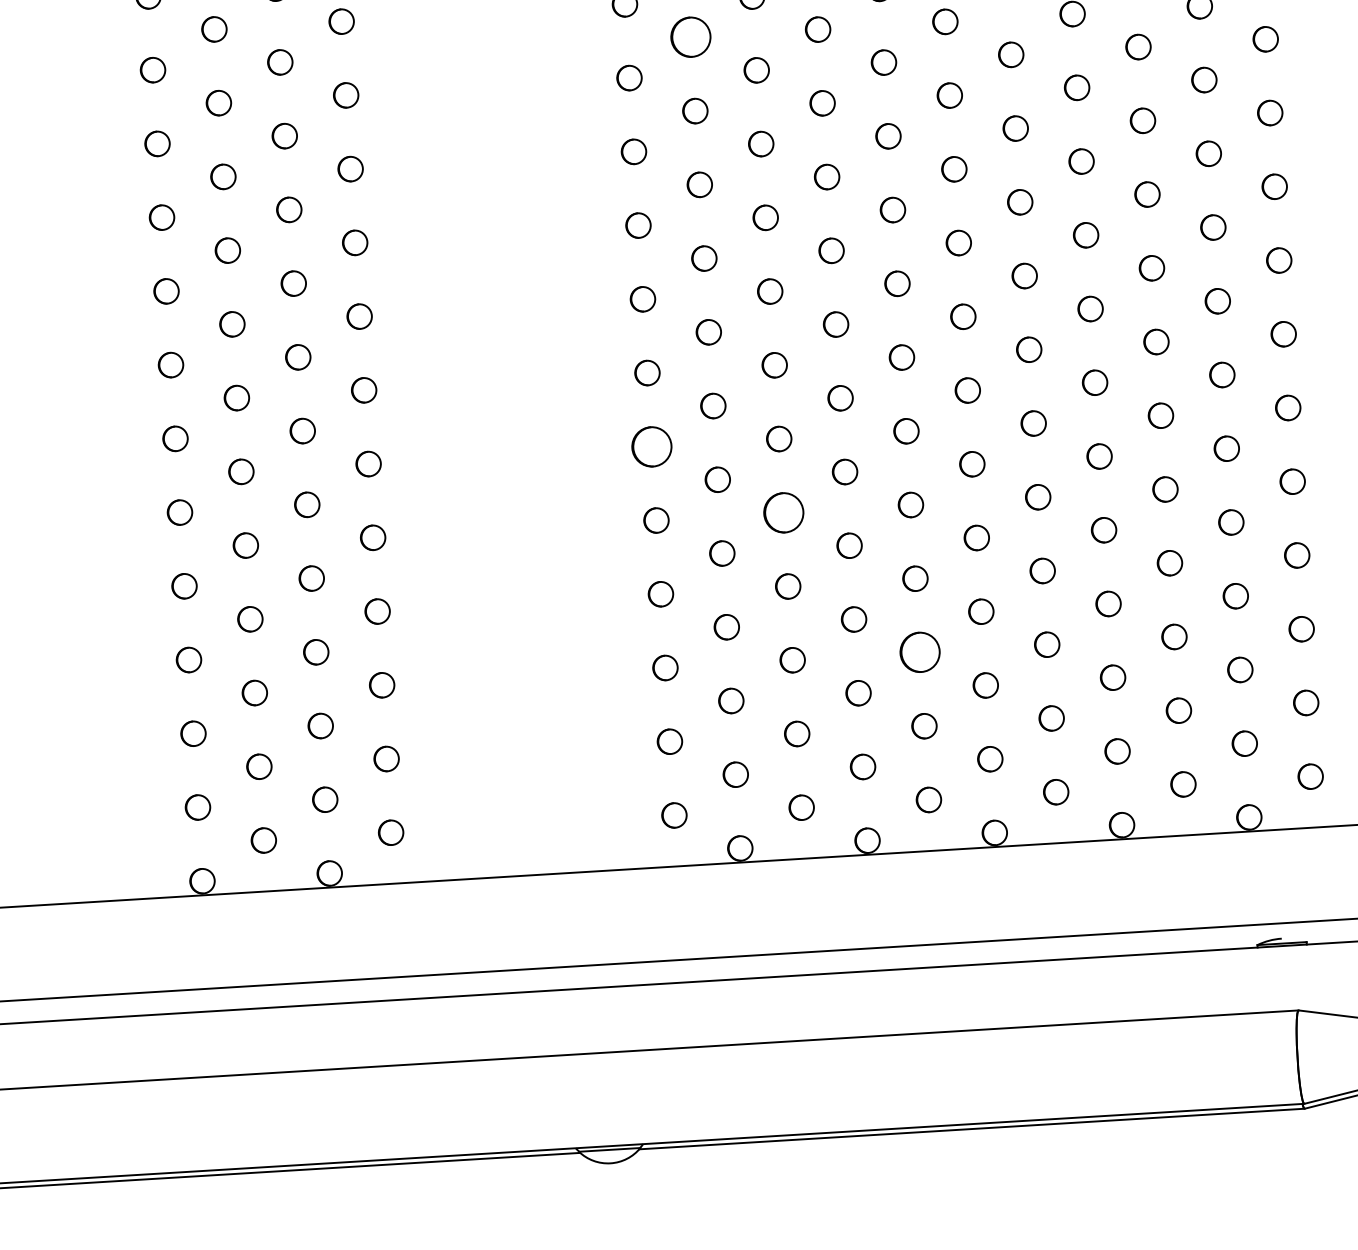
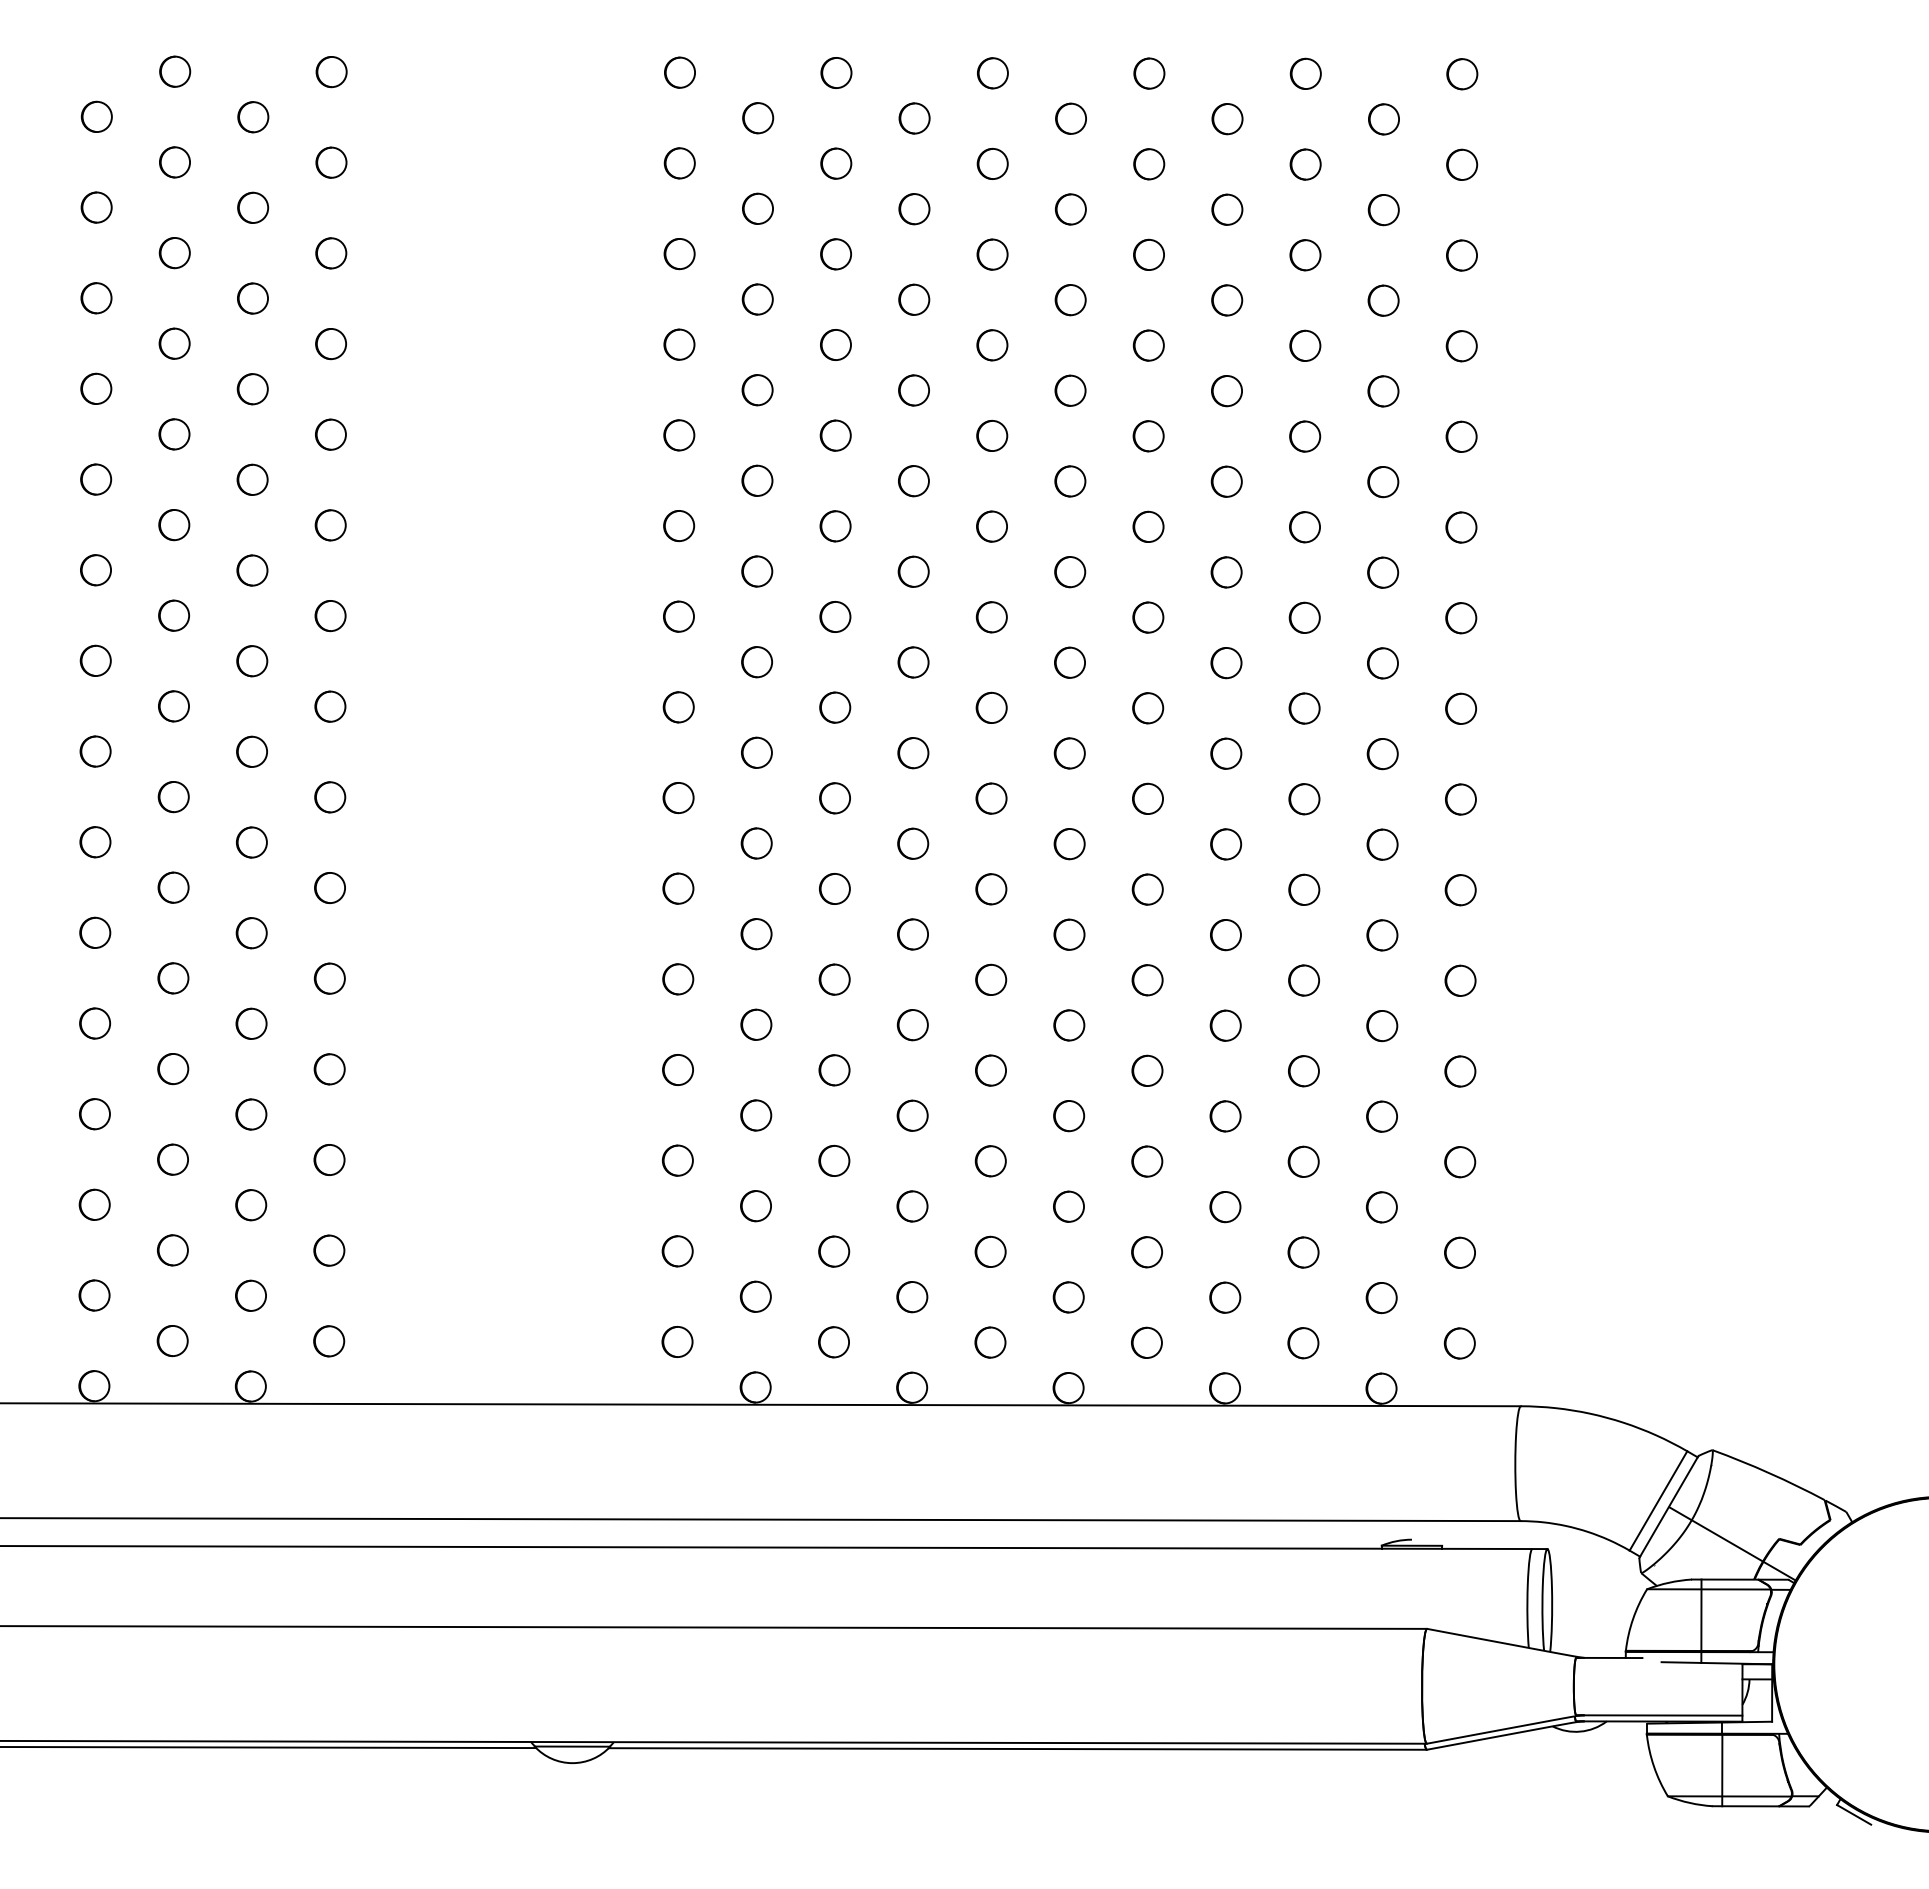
part: (690, 37) -> (757, 390), size x0.62
part: (652, 446) -> (678, 888), size x0.62
part: (783, 512) -> (834, 979), size x0.62
part: (919, 652) -> (990, 1161), size x0.62

